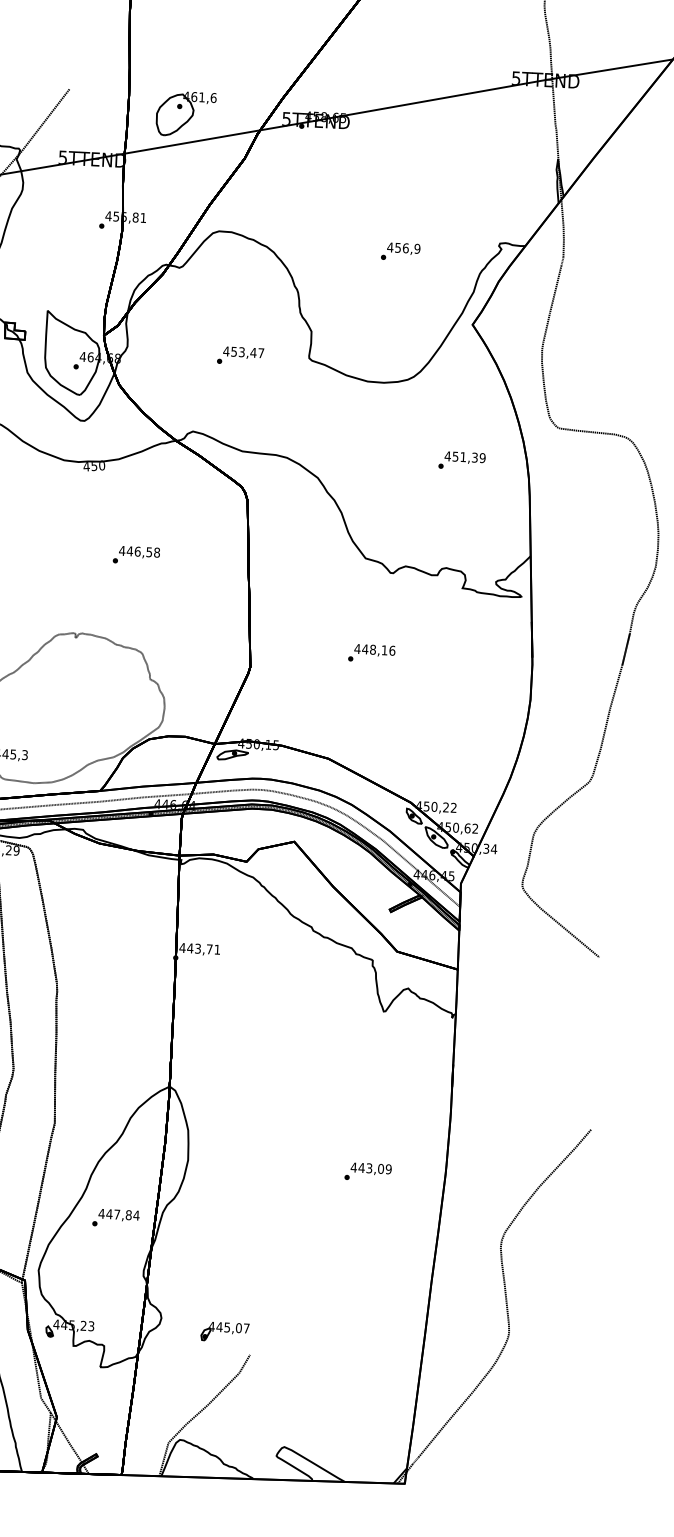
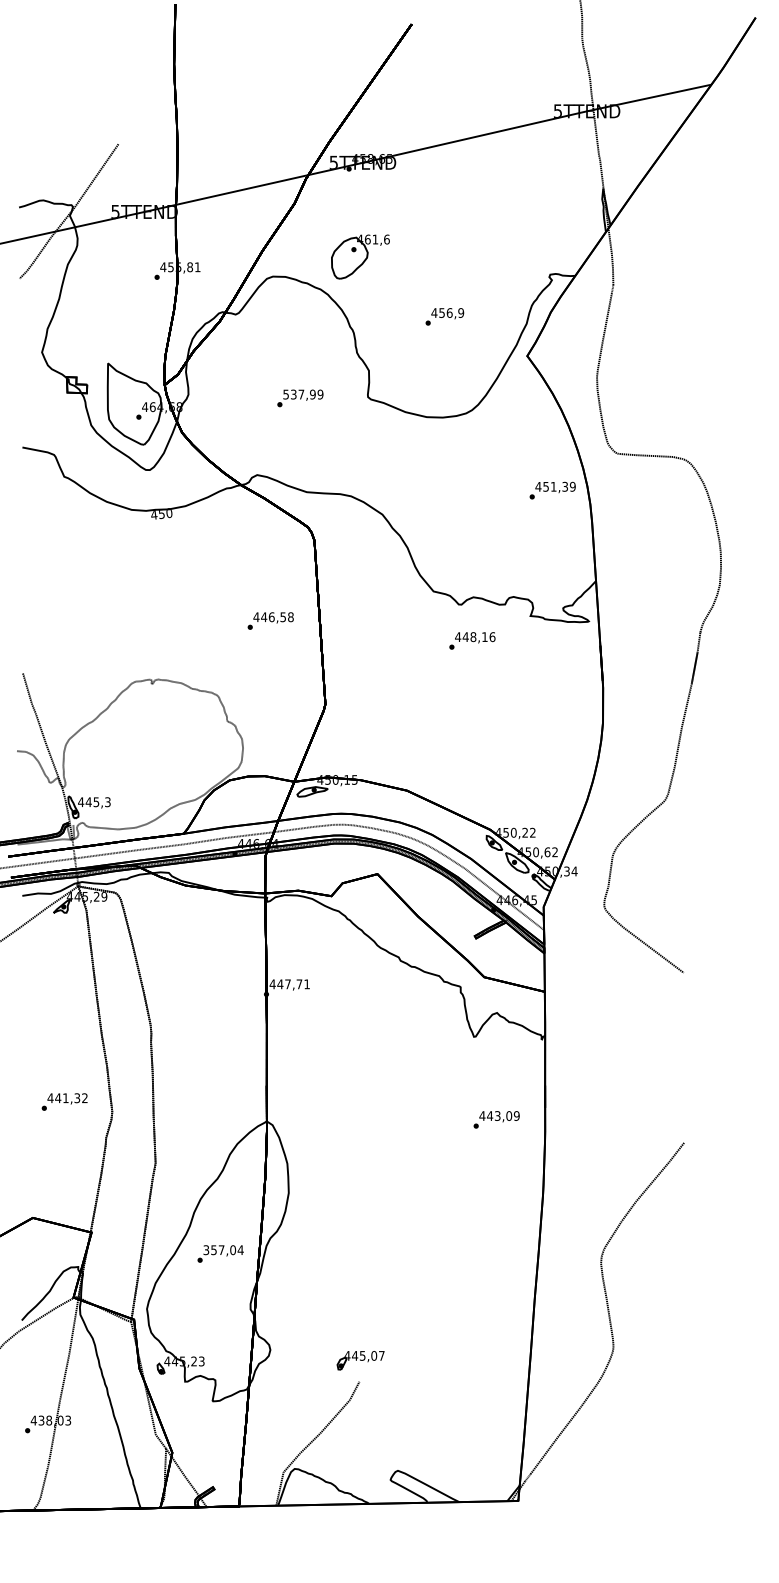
part: (186, 113) -> (360, 256), moved
text: (400, 251) -> (444, 316), moved
text: (244, 352) -> (303, 394), 453,47 -> 537,99
text: (461, 460) -> (552, 490), moved
text: (136, 554) -> (270, 620), moved
text: (371, 653) -> (472, 640), moved
text: (197, 948) -> (287, 984), 443,71 -> 447,71
text: (367, 1171) -> (496, 1119), moved
text: (115, 1214) -> (219, 1250), 447,84 -> 357,04
part: (224, 1332) -> (360, 1360), moved

